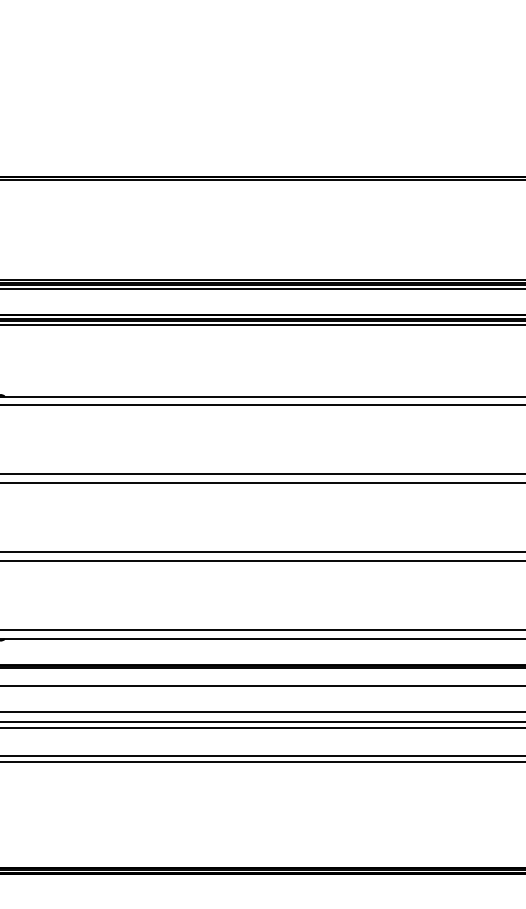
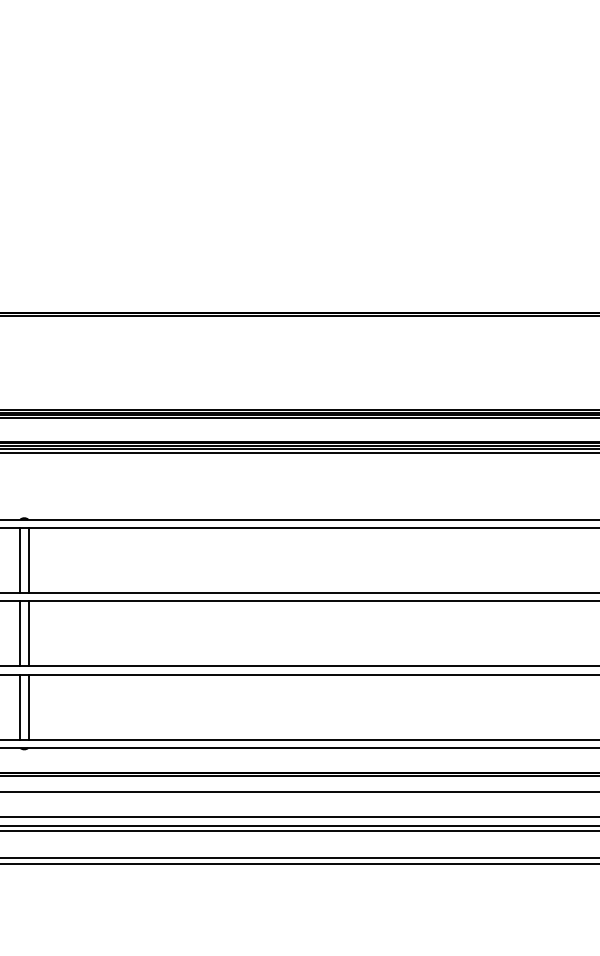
line: (4, 438) -> (28, 559), added
line: (4, 517) -> (28, 633), added
line: (4, 595) -> (28, 706), added

